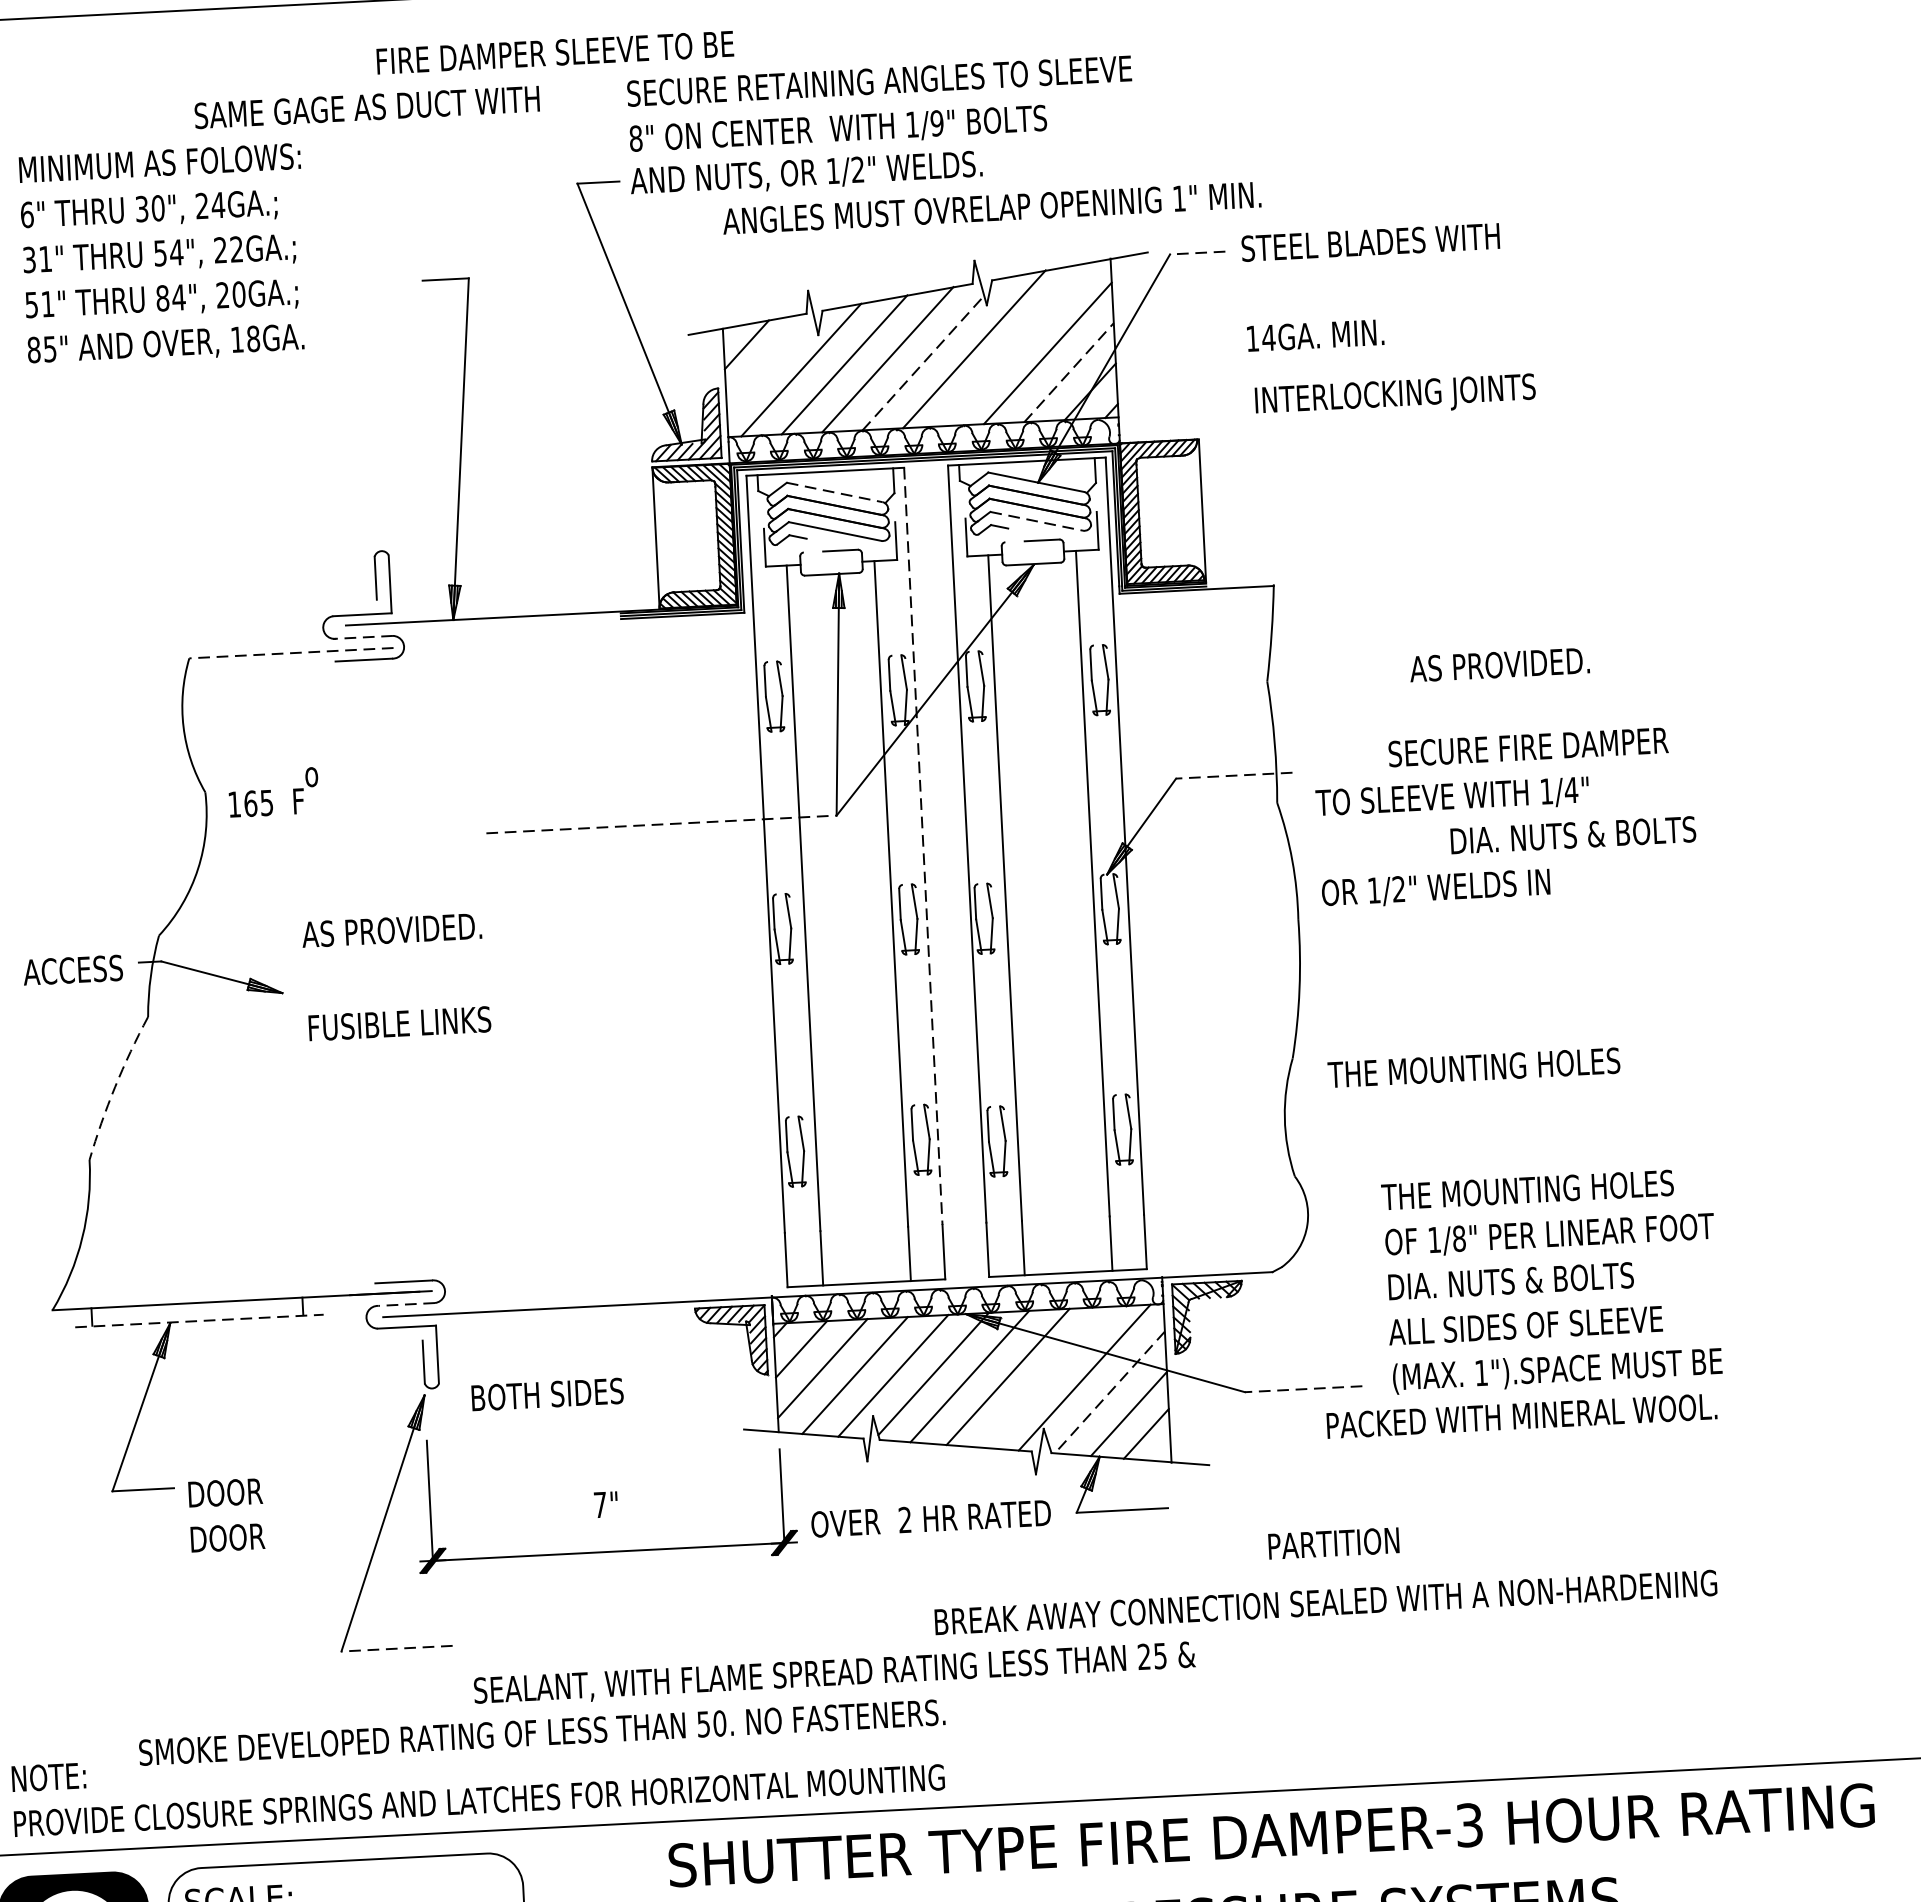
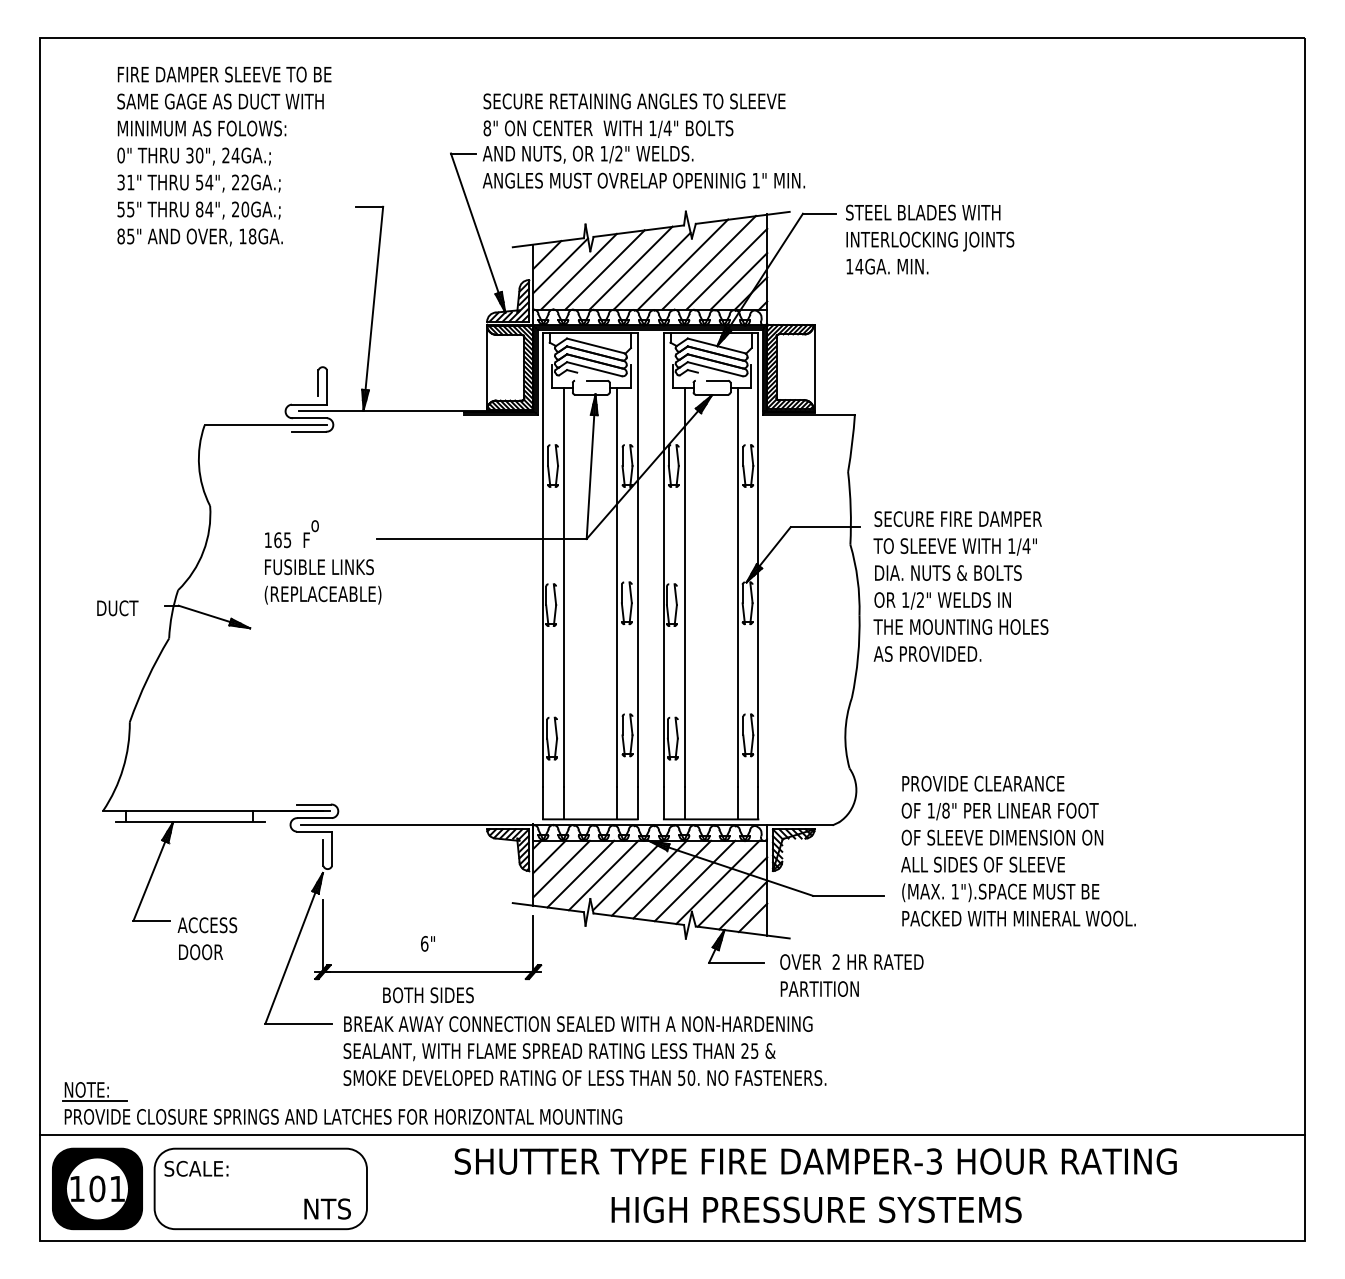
text: (555, 52) -> (224, 74), moved
text: (367, 107) -> (220, 101), moved
text: (936, 123) -> (667, 128), 1/9" -> 1/4"
text: (991, 207) -> (643, 180), moved
text: (26, 214) -> (120, 155), 6" -> 0"
line: (1197, 252) -> (819, 213), dashed -> solid
text: (47, 304) -> (130, 209), 51" -> 55"
line: (1018, 343) -> (709, 262), added
line: (769, 361) -> (560, 265), added
line: (923, 361) -> (652, 270), dashed -> solid
line: (1069, 372) -> (739, 281), dashed -> solid
text: (1395, 396) -> (930, 241), moved
line: (834, 491) -> (595, 345), dashed -> solid
line: (1037, 521) -> (715, 369), dashed -> solid
line: (362, 637) -> (308, 418), dashed -> solid
line: (290, 653) -> (265, 425), dashed -> solid
text: (1499, 664) -> (927, 653), moved
text: (1527, 746) -> (957, 518), moved
line: (1234, 776) -> (825, 527), dashed -> solid
text: (272, 793) -> (291, 534), moved
line: (661, 825) -> (481, 539), dashed -> solid
text: (1573, 834) -> (948, 572), moved
line: (923, 847) -> (637, 560), dashed -> solid
text: (400, 930) -> (322, 594), AS PROVIDED. -> (REPLACEABLE)
text: (72, 970) -> (125, 608), ACCESS -> DUCT
text: (400, 1024) -> (319, 567), moved
text: (1473, 1066) -> (960, 626), moved
arc: (115, 1087) -> (147, 679), dashed -> solid
text: (1526, 1189) -> (987, 783), THE MOUNTING HOLES -> PROVIDE CLEARANCE
text: (1555, 1278) -> (1002, 837), DIA. NUTS & BOLTS -> OF SLEEVE DIMENSION ON
line: (405, 1305) -> (314, 818), dashed -> solid
line: (200, 1320) -> (191, 821), dashed -> solid
line: (1045, 1376) -> (694, 880), added
line: (1302, 1388) -> (847, 895), dashed -> solid
line: (1109, 1393) -> (732, 892), dashed -> solid
text: (547, 1394) -> (428, 995), moved
text: (1520, 1415) -> (1018, 918), moved
text: (236, 1492) -> (207, 925), DOOR -> ACCESS
text: (600, 1504) -> (424, 943), 7" -> 6"
text: (930, 1517) -> (851, 961), moved
text: (1333, 1542) -> (819, 988), moved
text: (1326, 1601) -> (578, 1023), moved
line: (396, 1648) -> (298, 1023), dashed -> solid
text: (541, 1731) -> (584, 1077), moved
line: (62, 1796) -> (94, 1101), added

